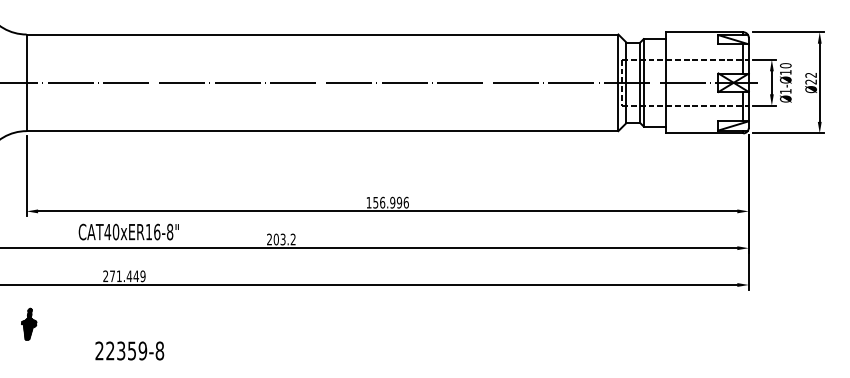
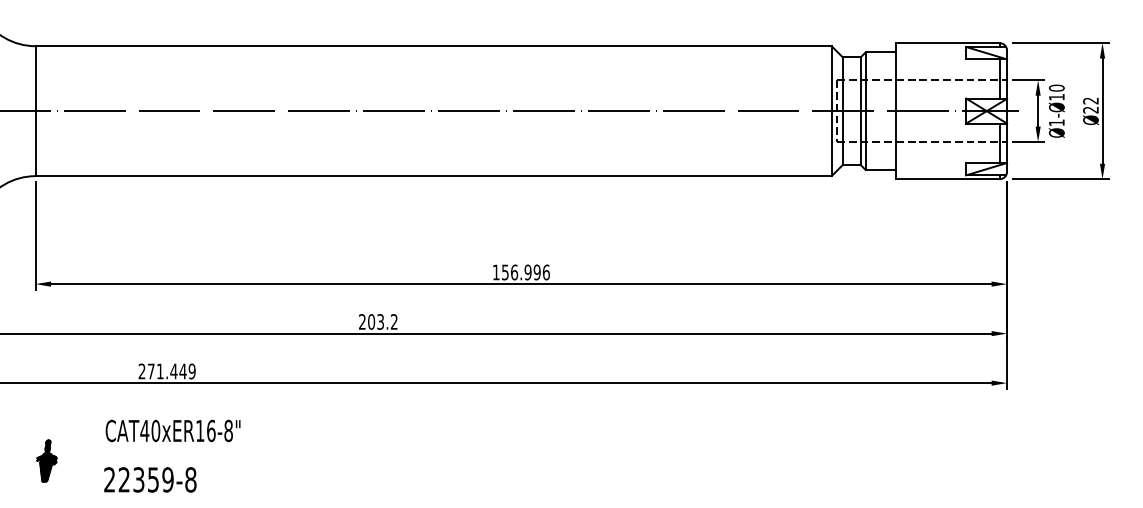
text: (128, 231) -> (172, 430), moved
part: (28, 323) -> (46, 460), moved
text: (129, 350) -> (150, 479), moved

